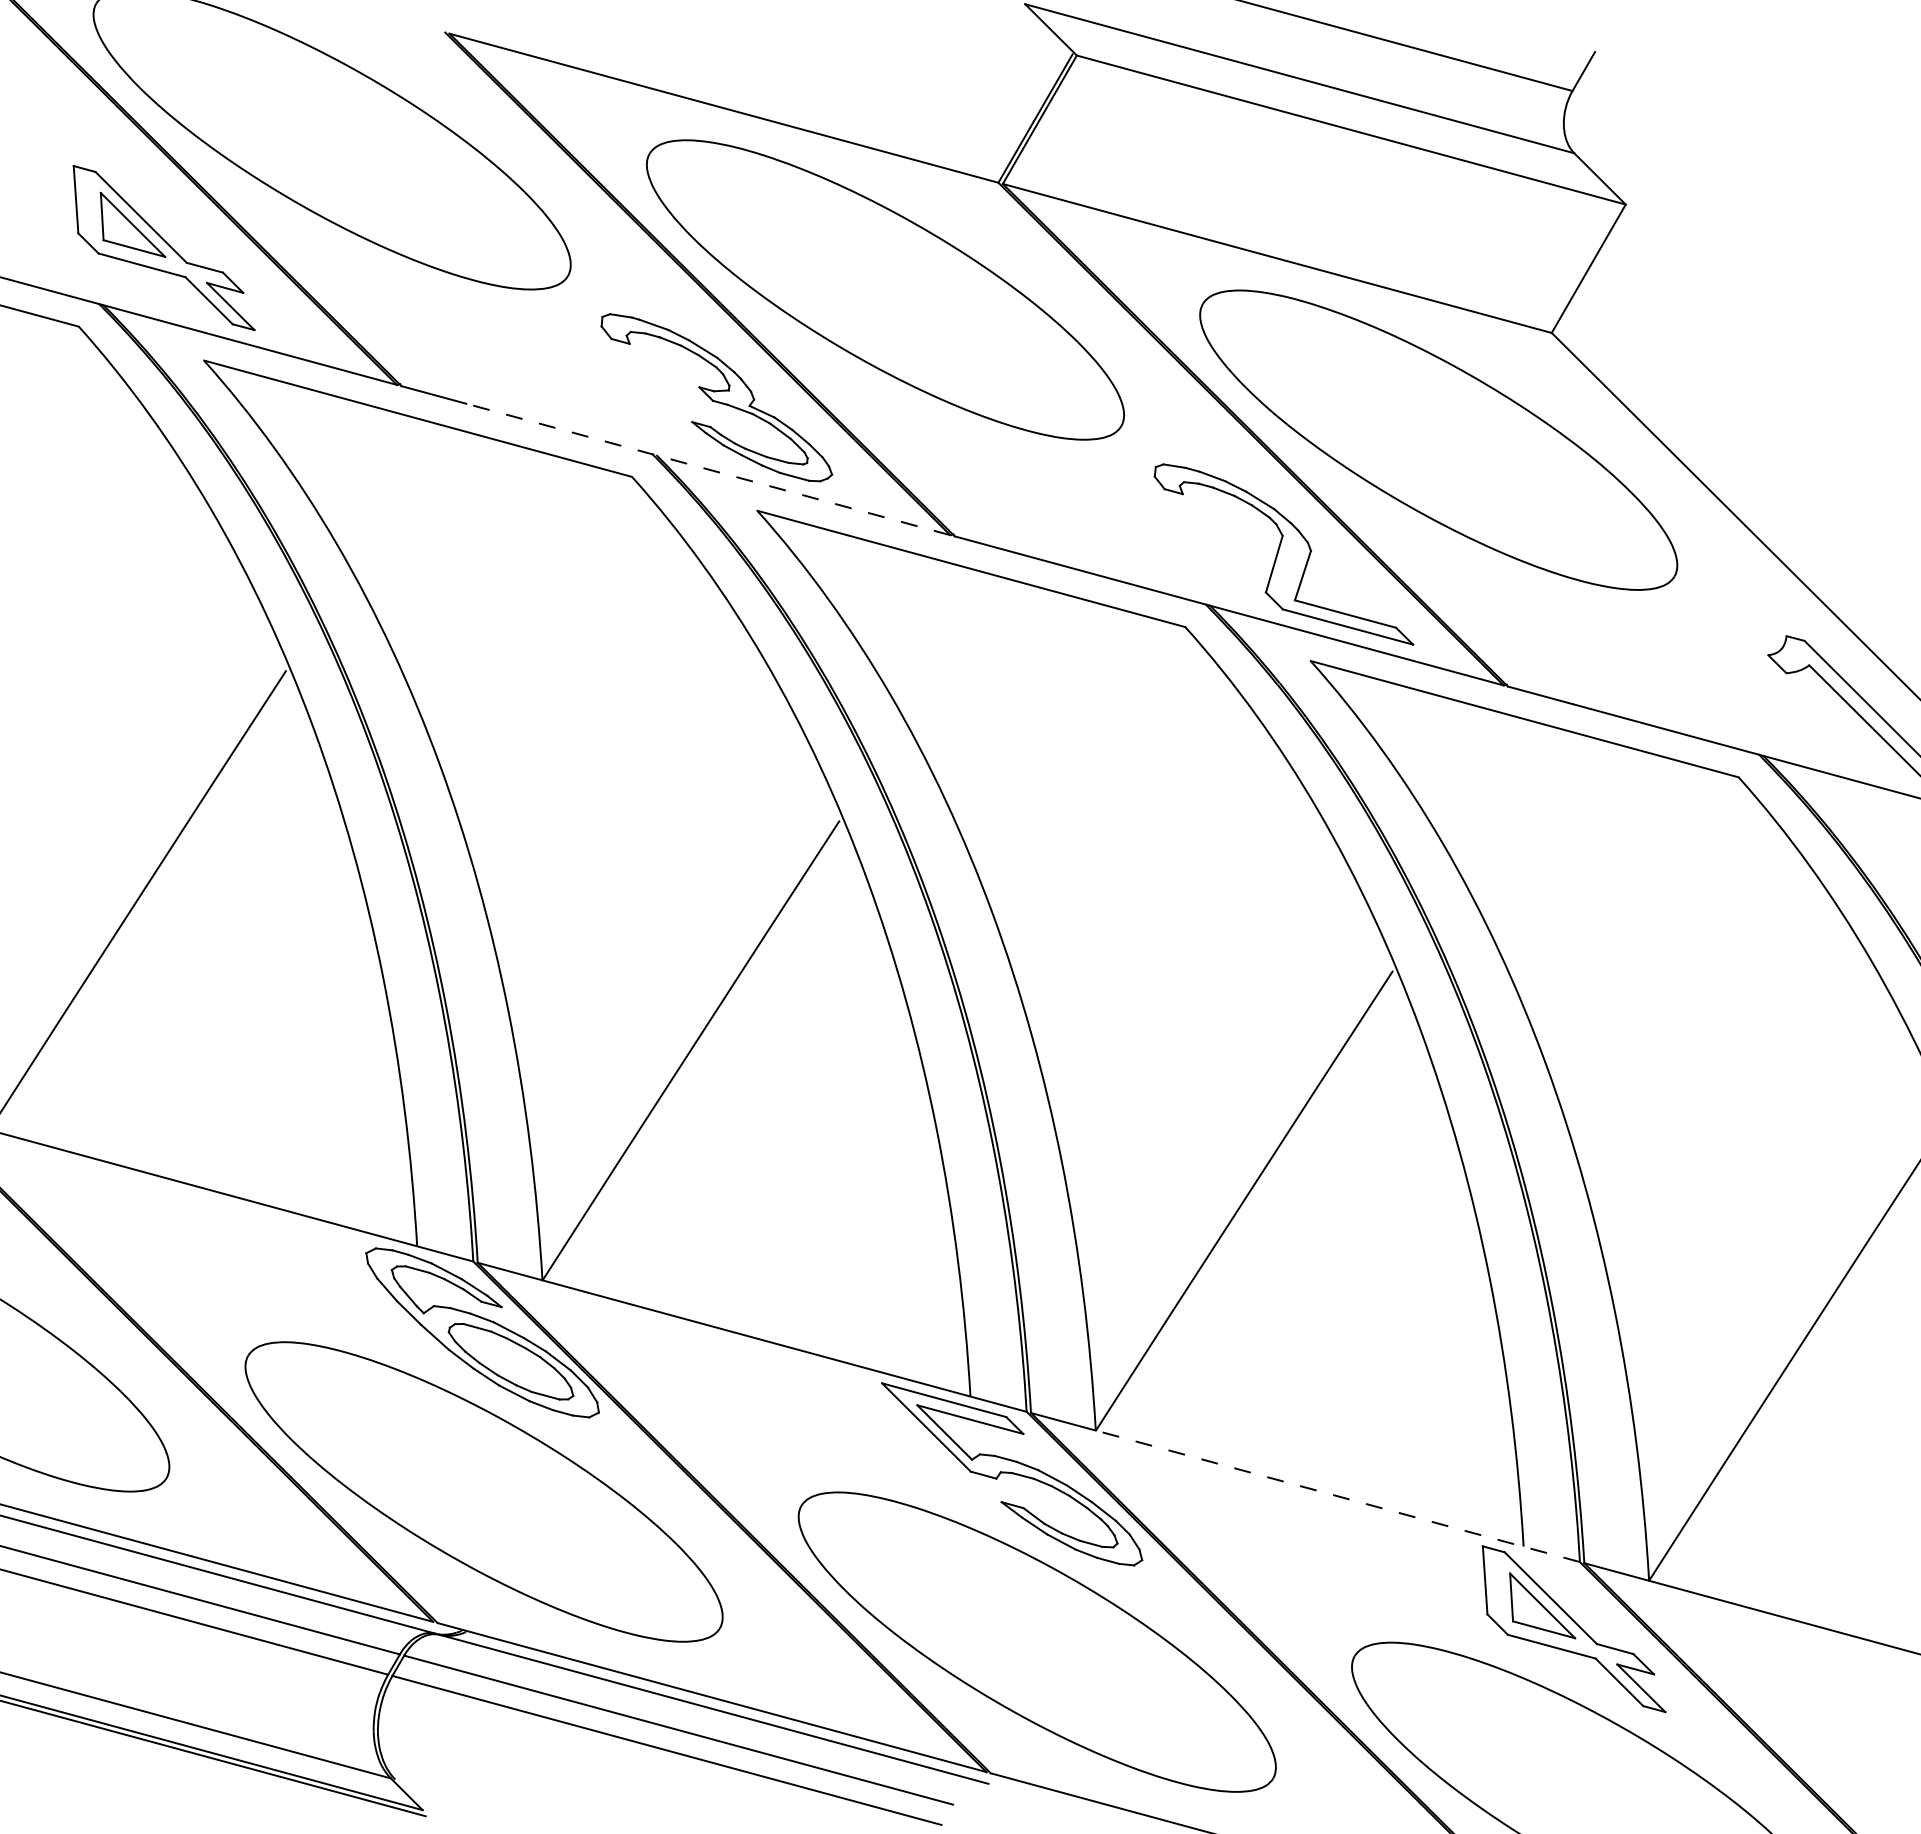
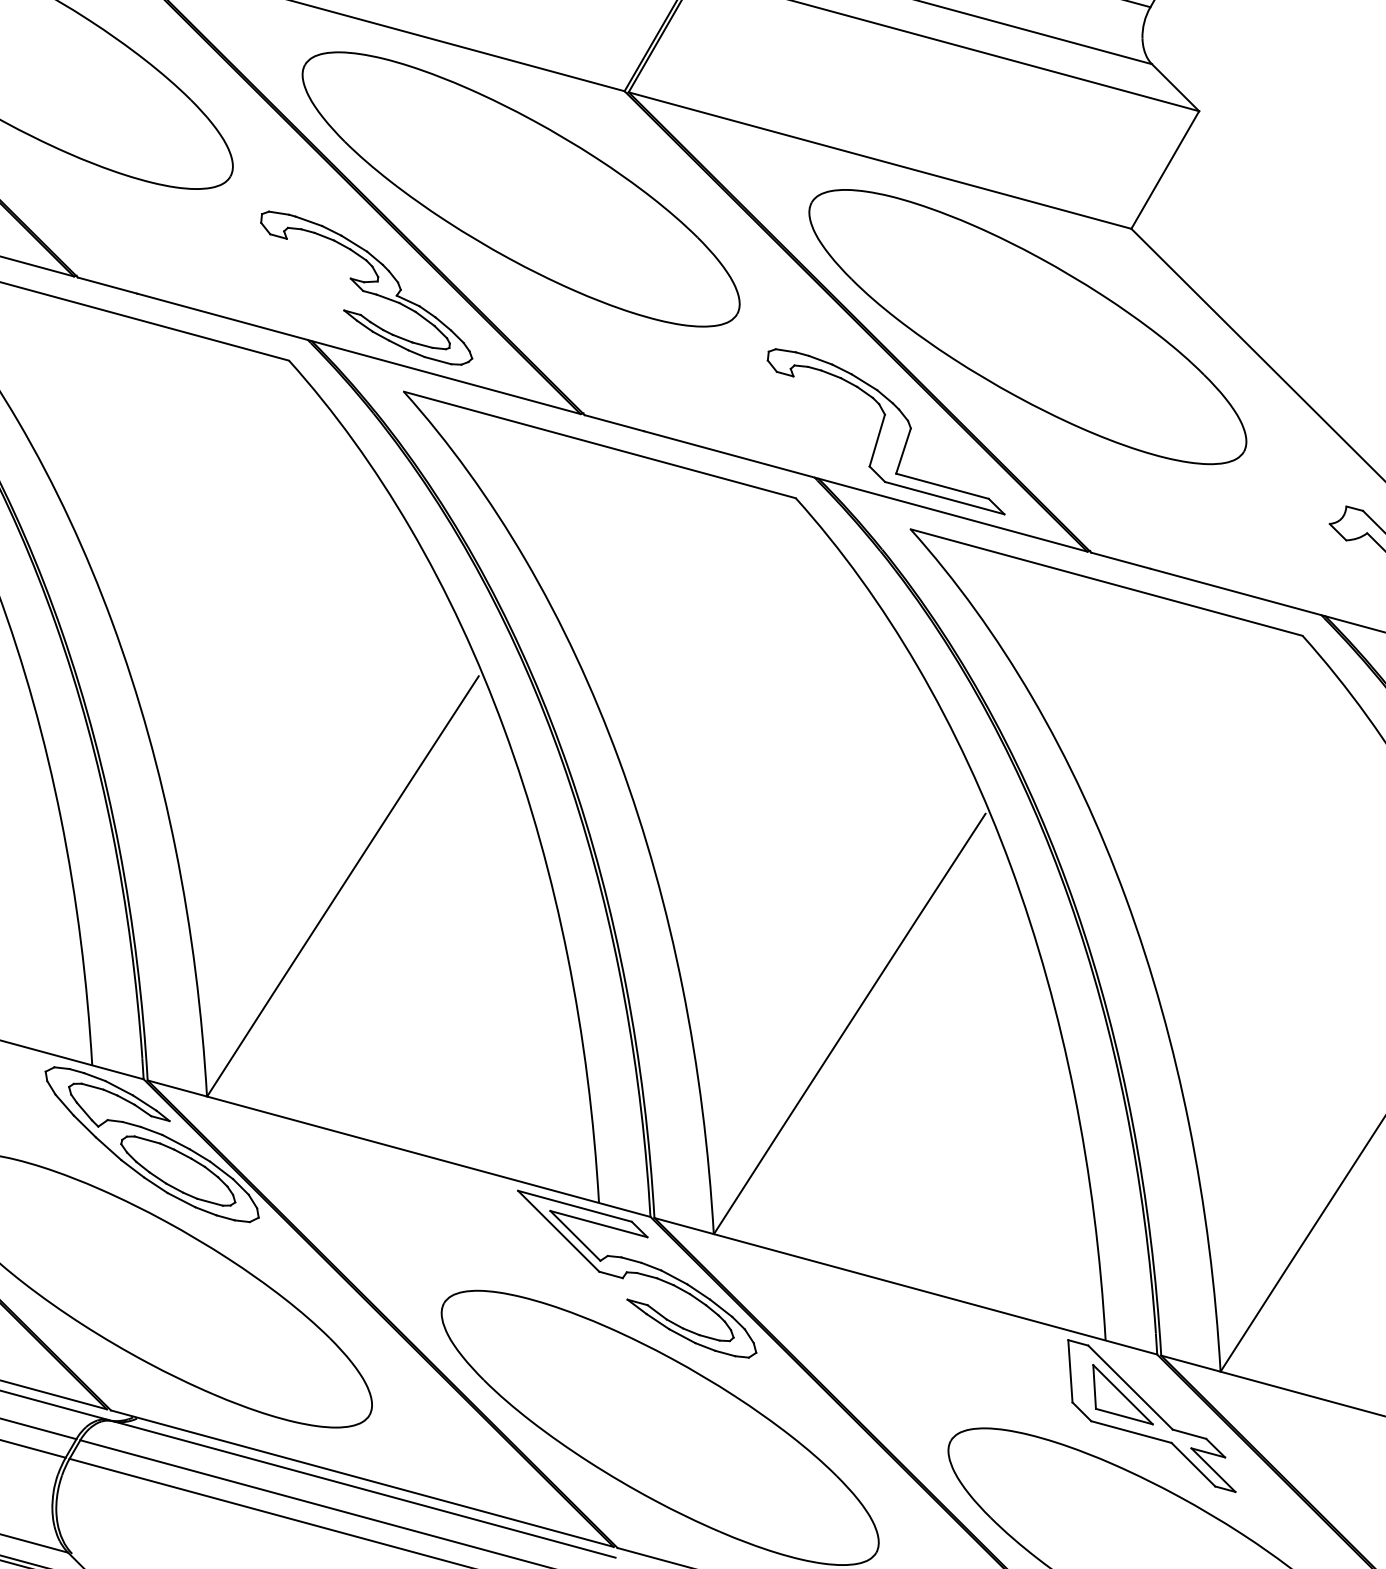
line: (708, 469) -> (359, 353), dashed -> solid
line: (1337, 1496) -> (935, 1294), dashed -> solid

